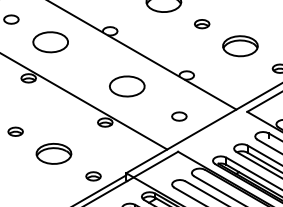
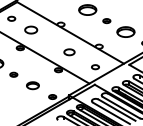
part: (49, 40) -> (30, 29), size x0.7
part: (127, 87) -> (69, 52), size x0.6
part: (53, 153) -> (32, 85), size x0.7

